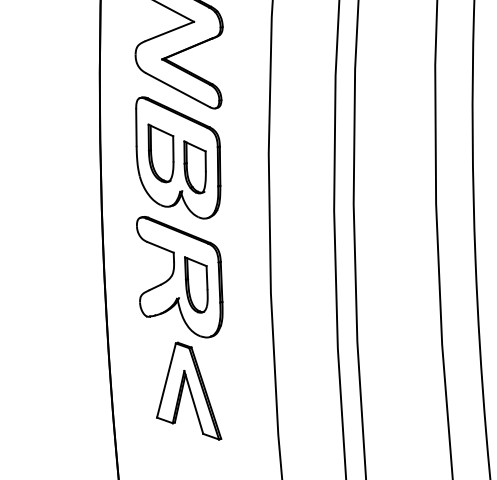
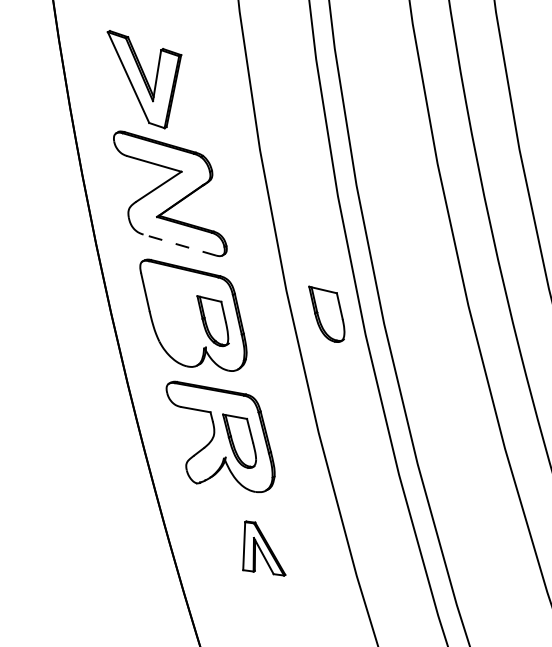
line: (177, 90) -> (179, 245), solid -> dashed
part: (159, 153) -> (326, 313), moved
part: (197, 390) -> (264, 548), size x0.6

